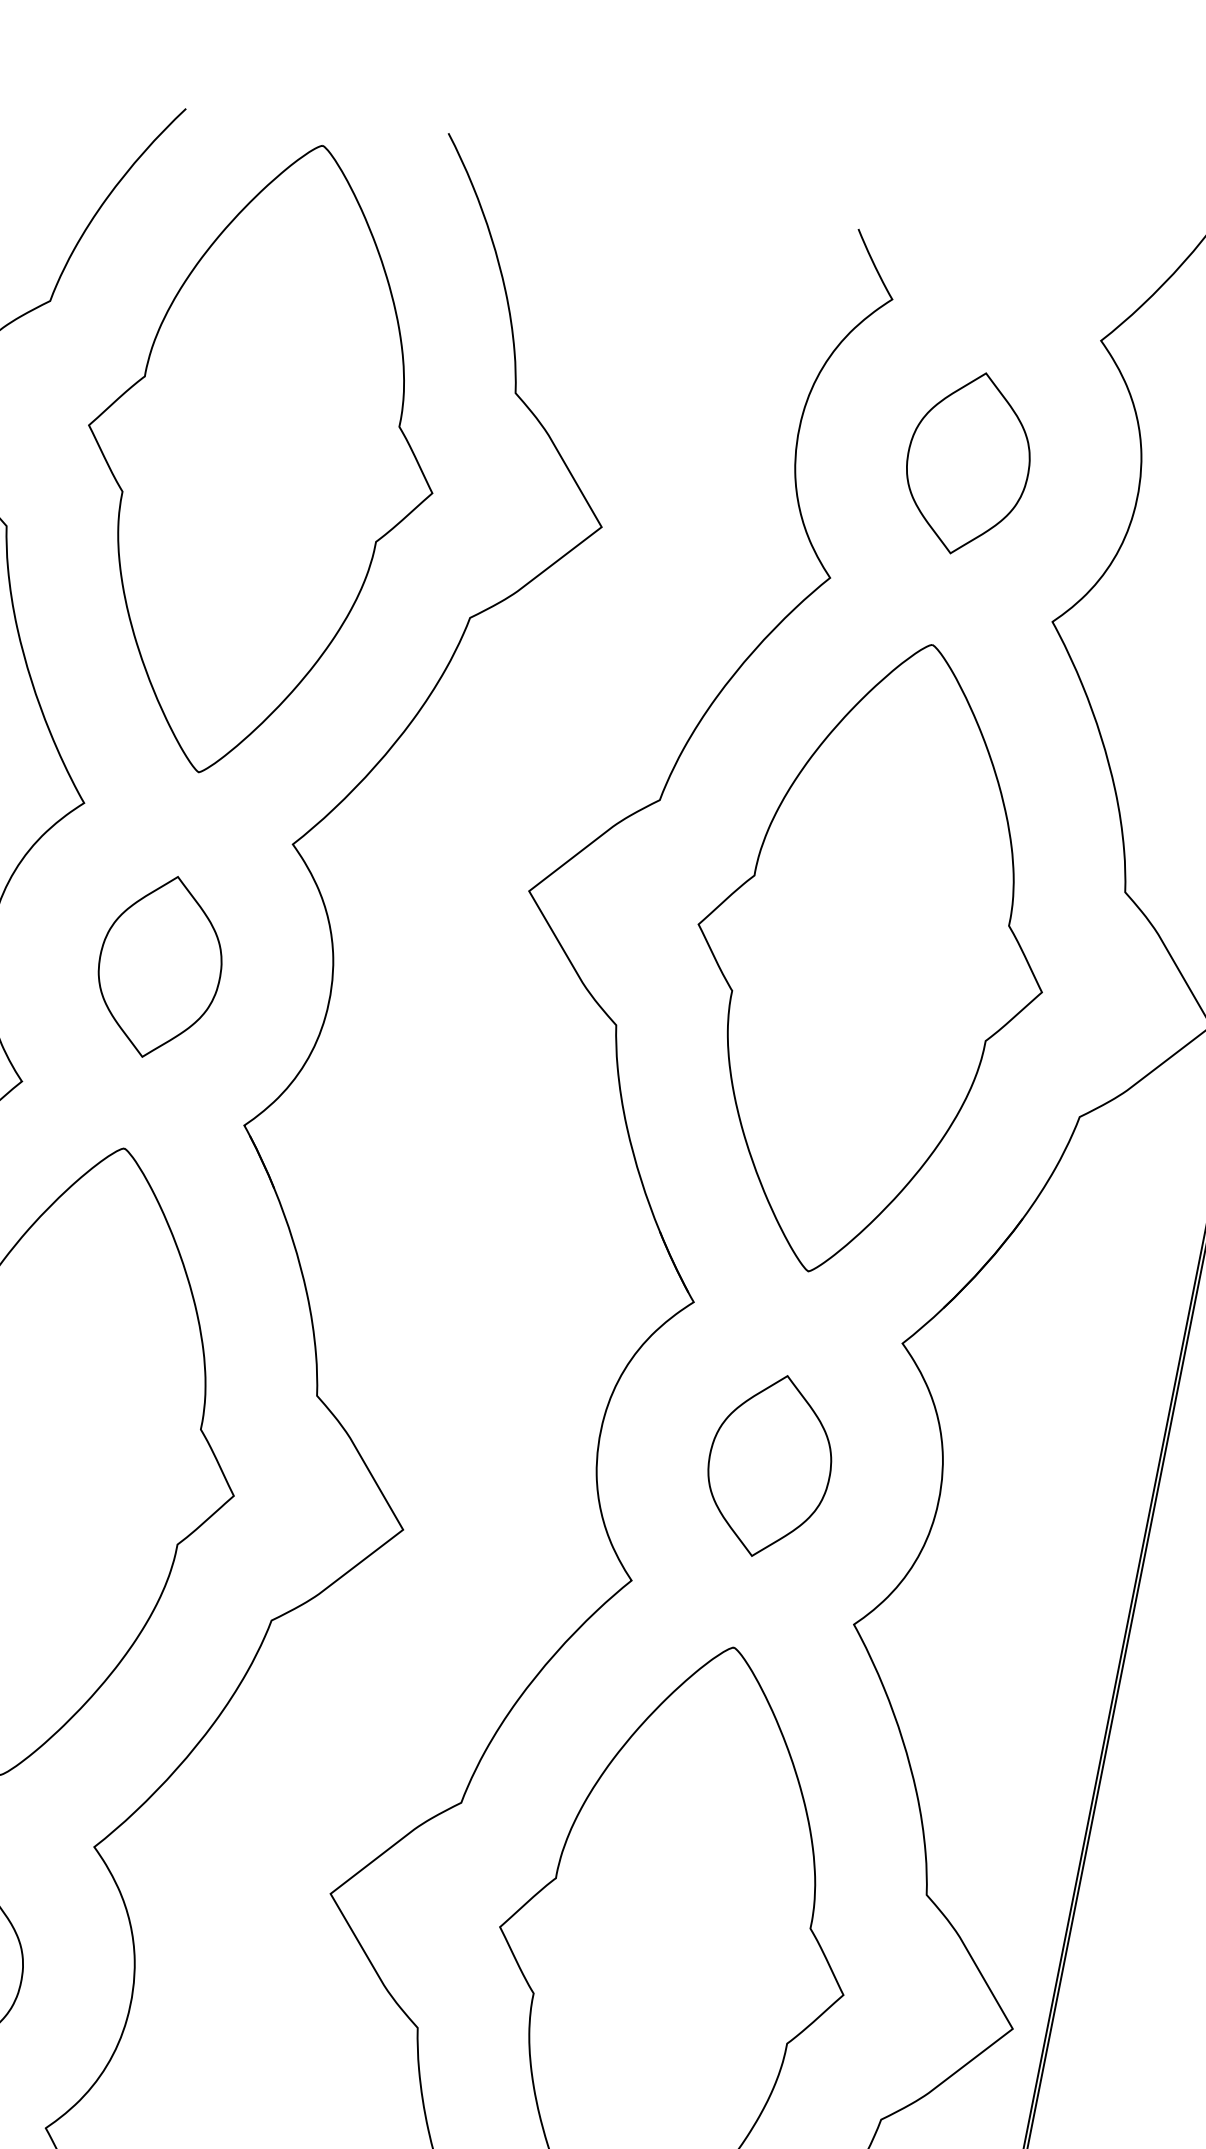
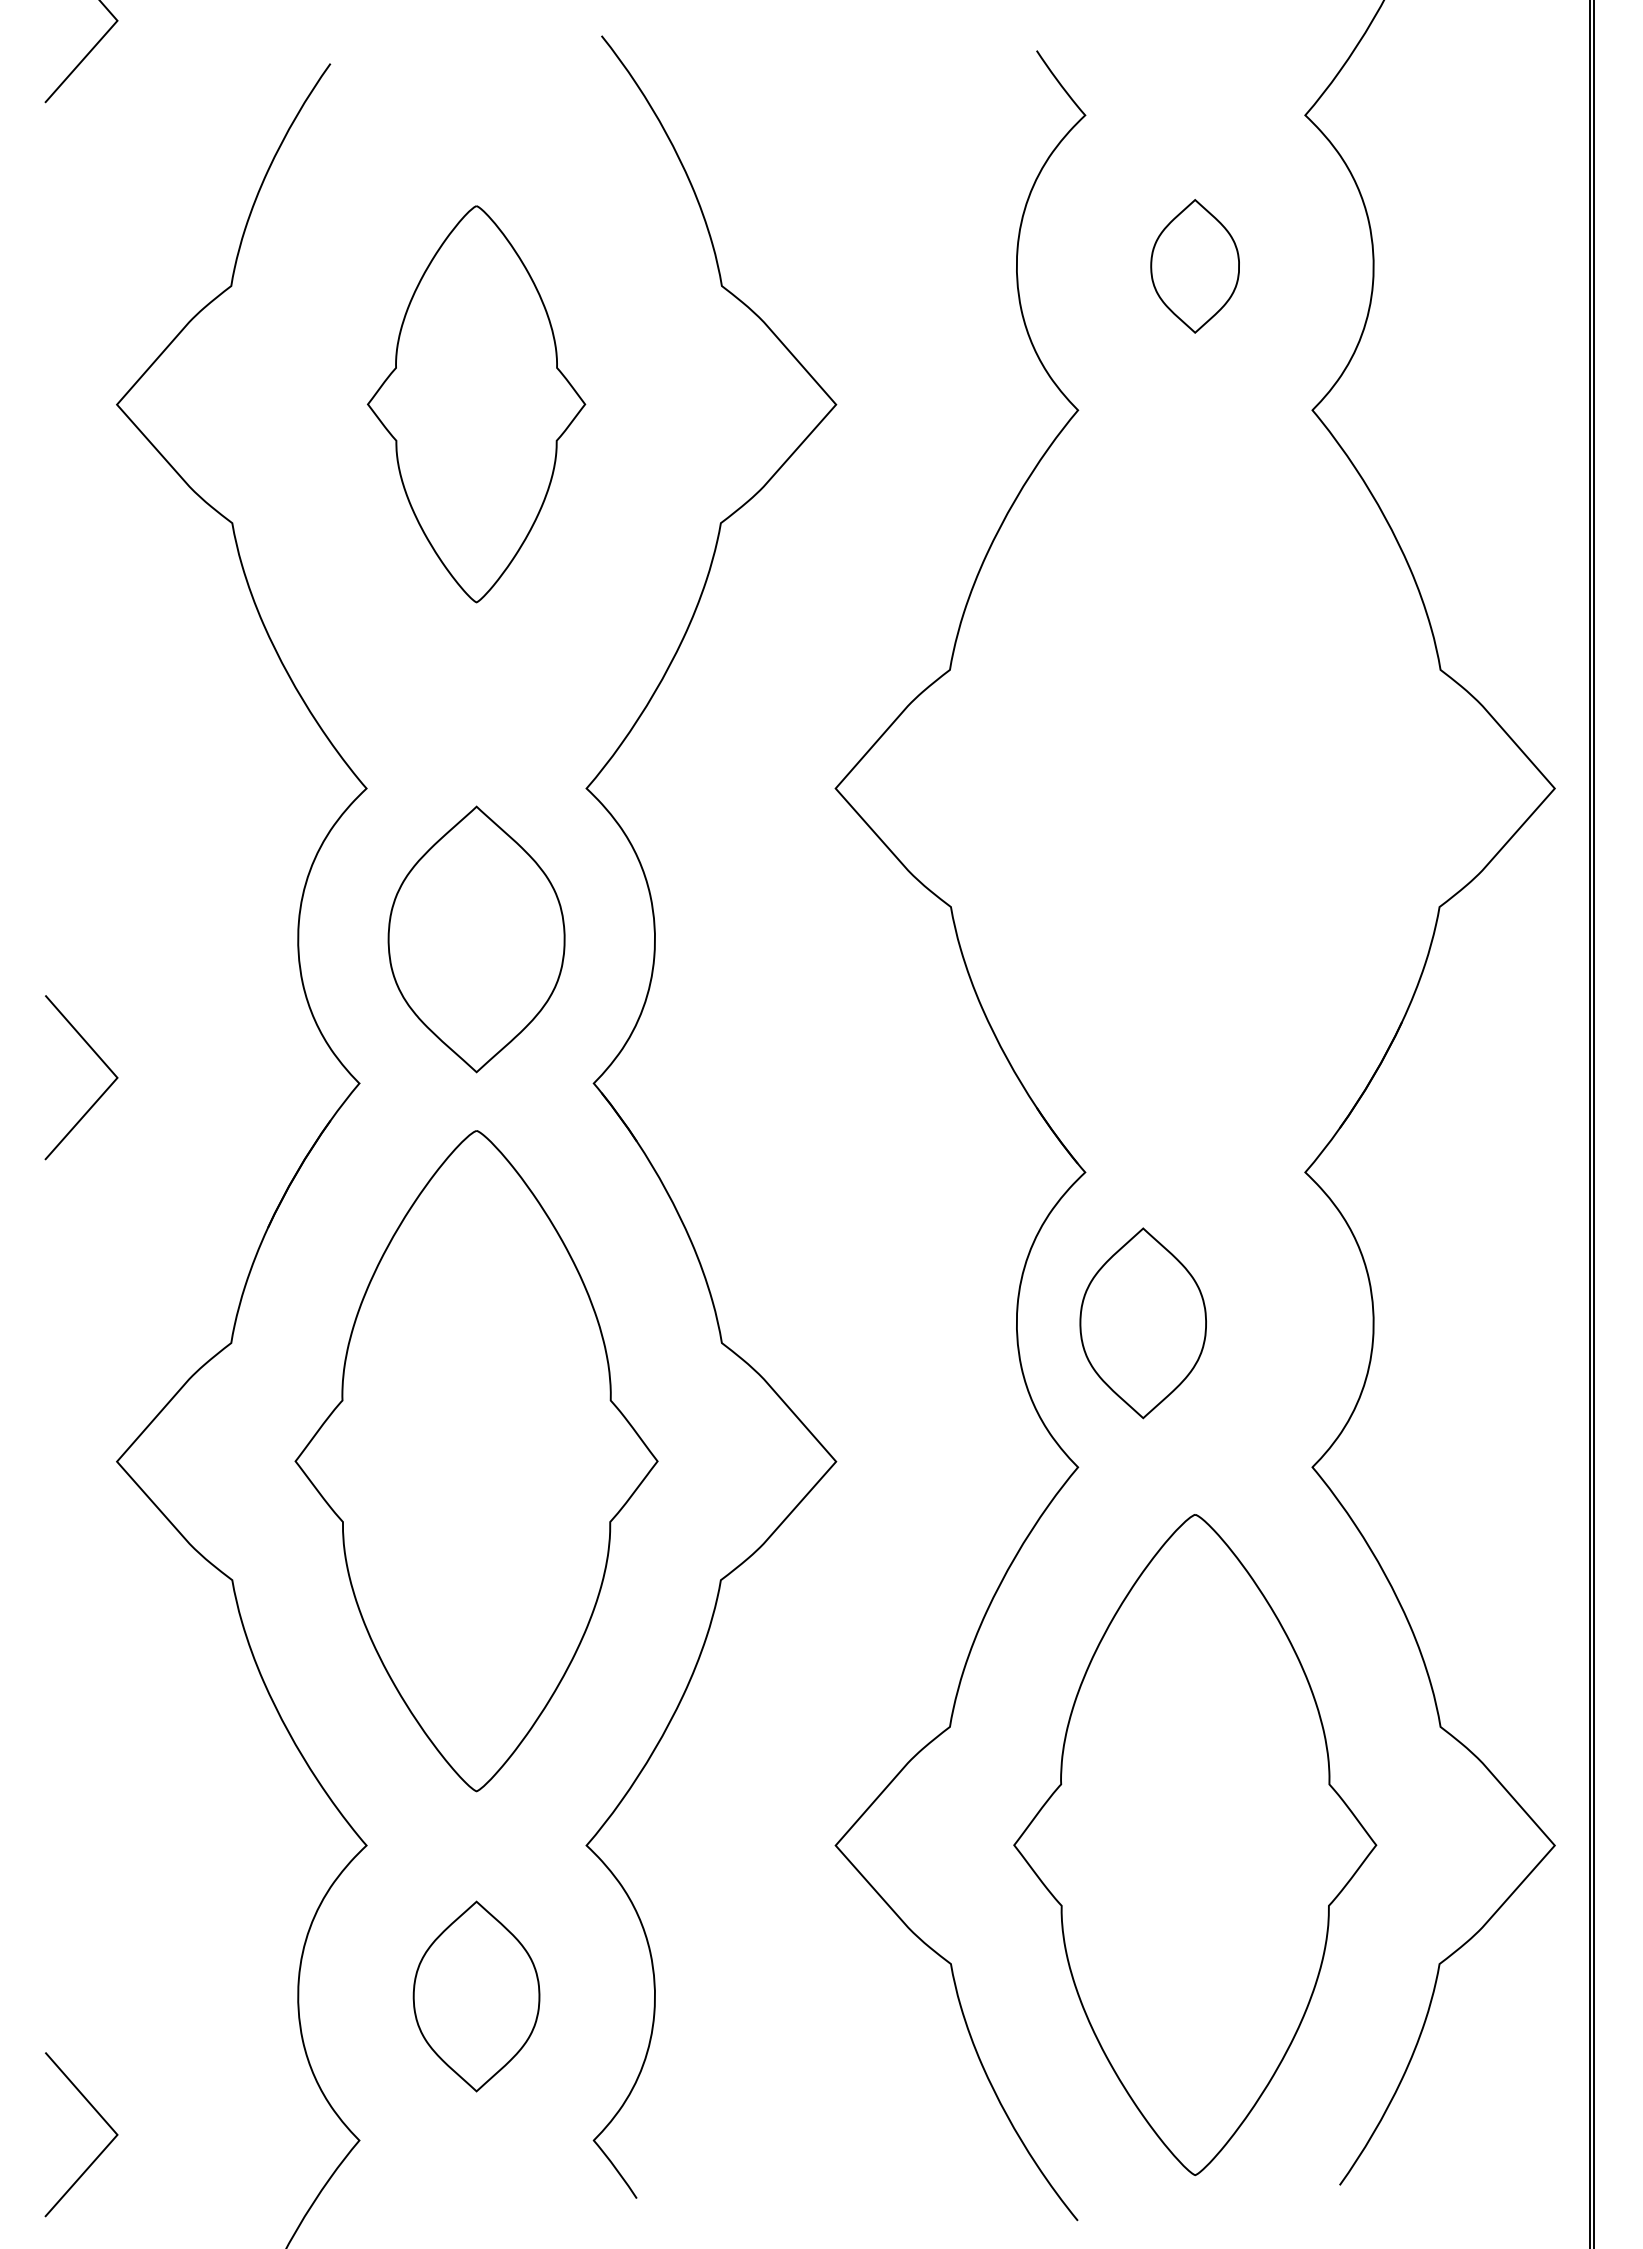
part: (260, 459) -> (476, 404), size x0.6
part: (967, 463) -> (1194, 266), size x0.7
part: (870, 958) -> (1195, 788), removed
part: (160, 966) -> (476, 939), size x1.4
part: (769, 1466) -> (1142, 1323), moved

